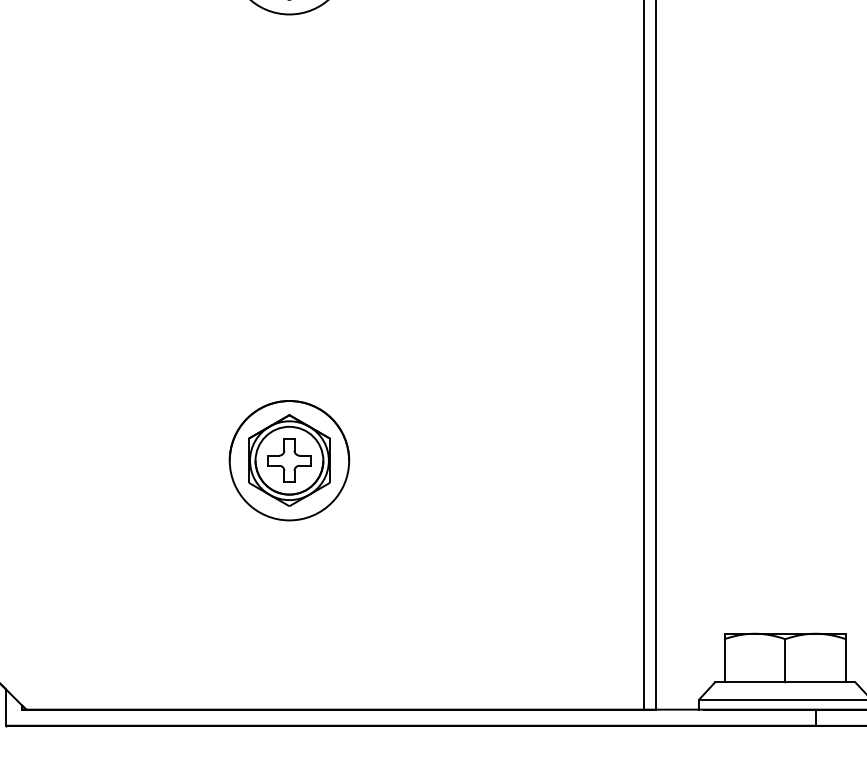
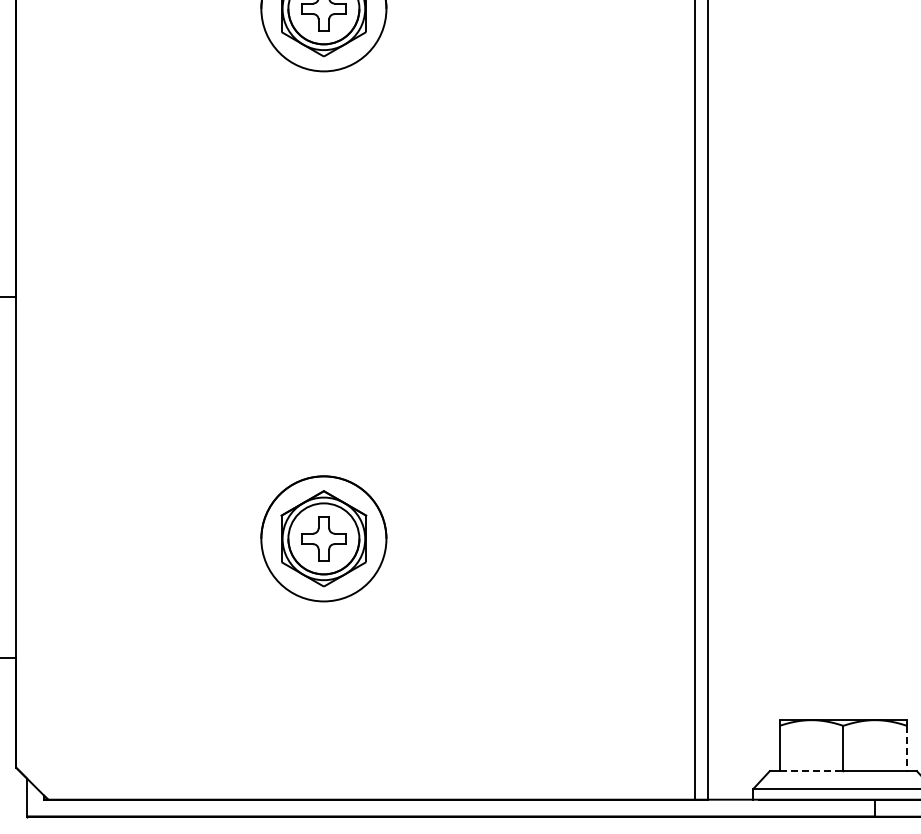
line: (845, 660) -> (906, 748), solid -> dashed
line: (754, 682) -> (811, 771), solid -> dashed

